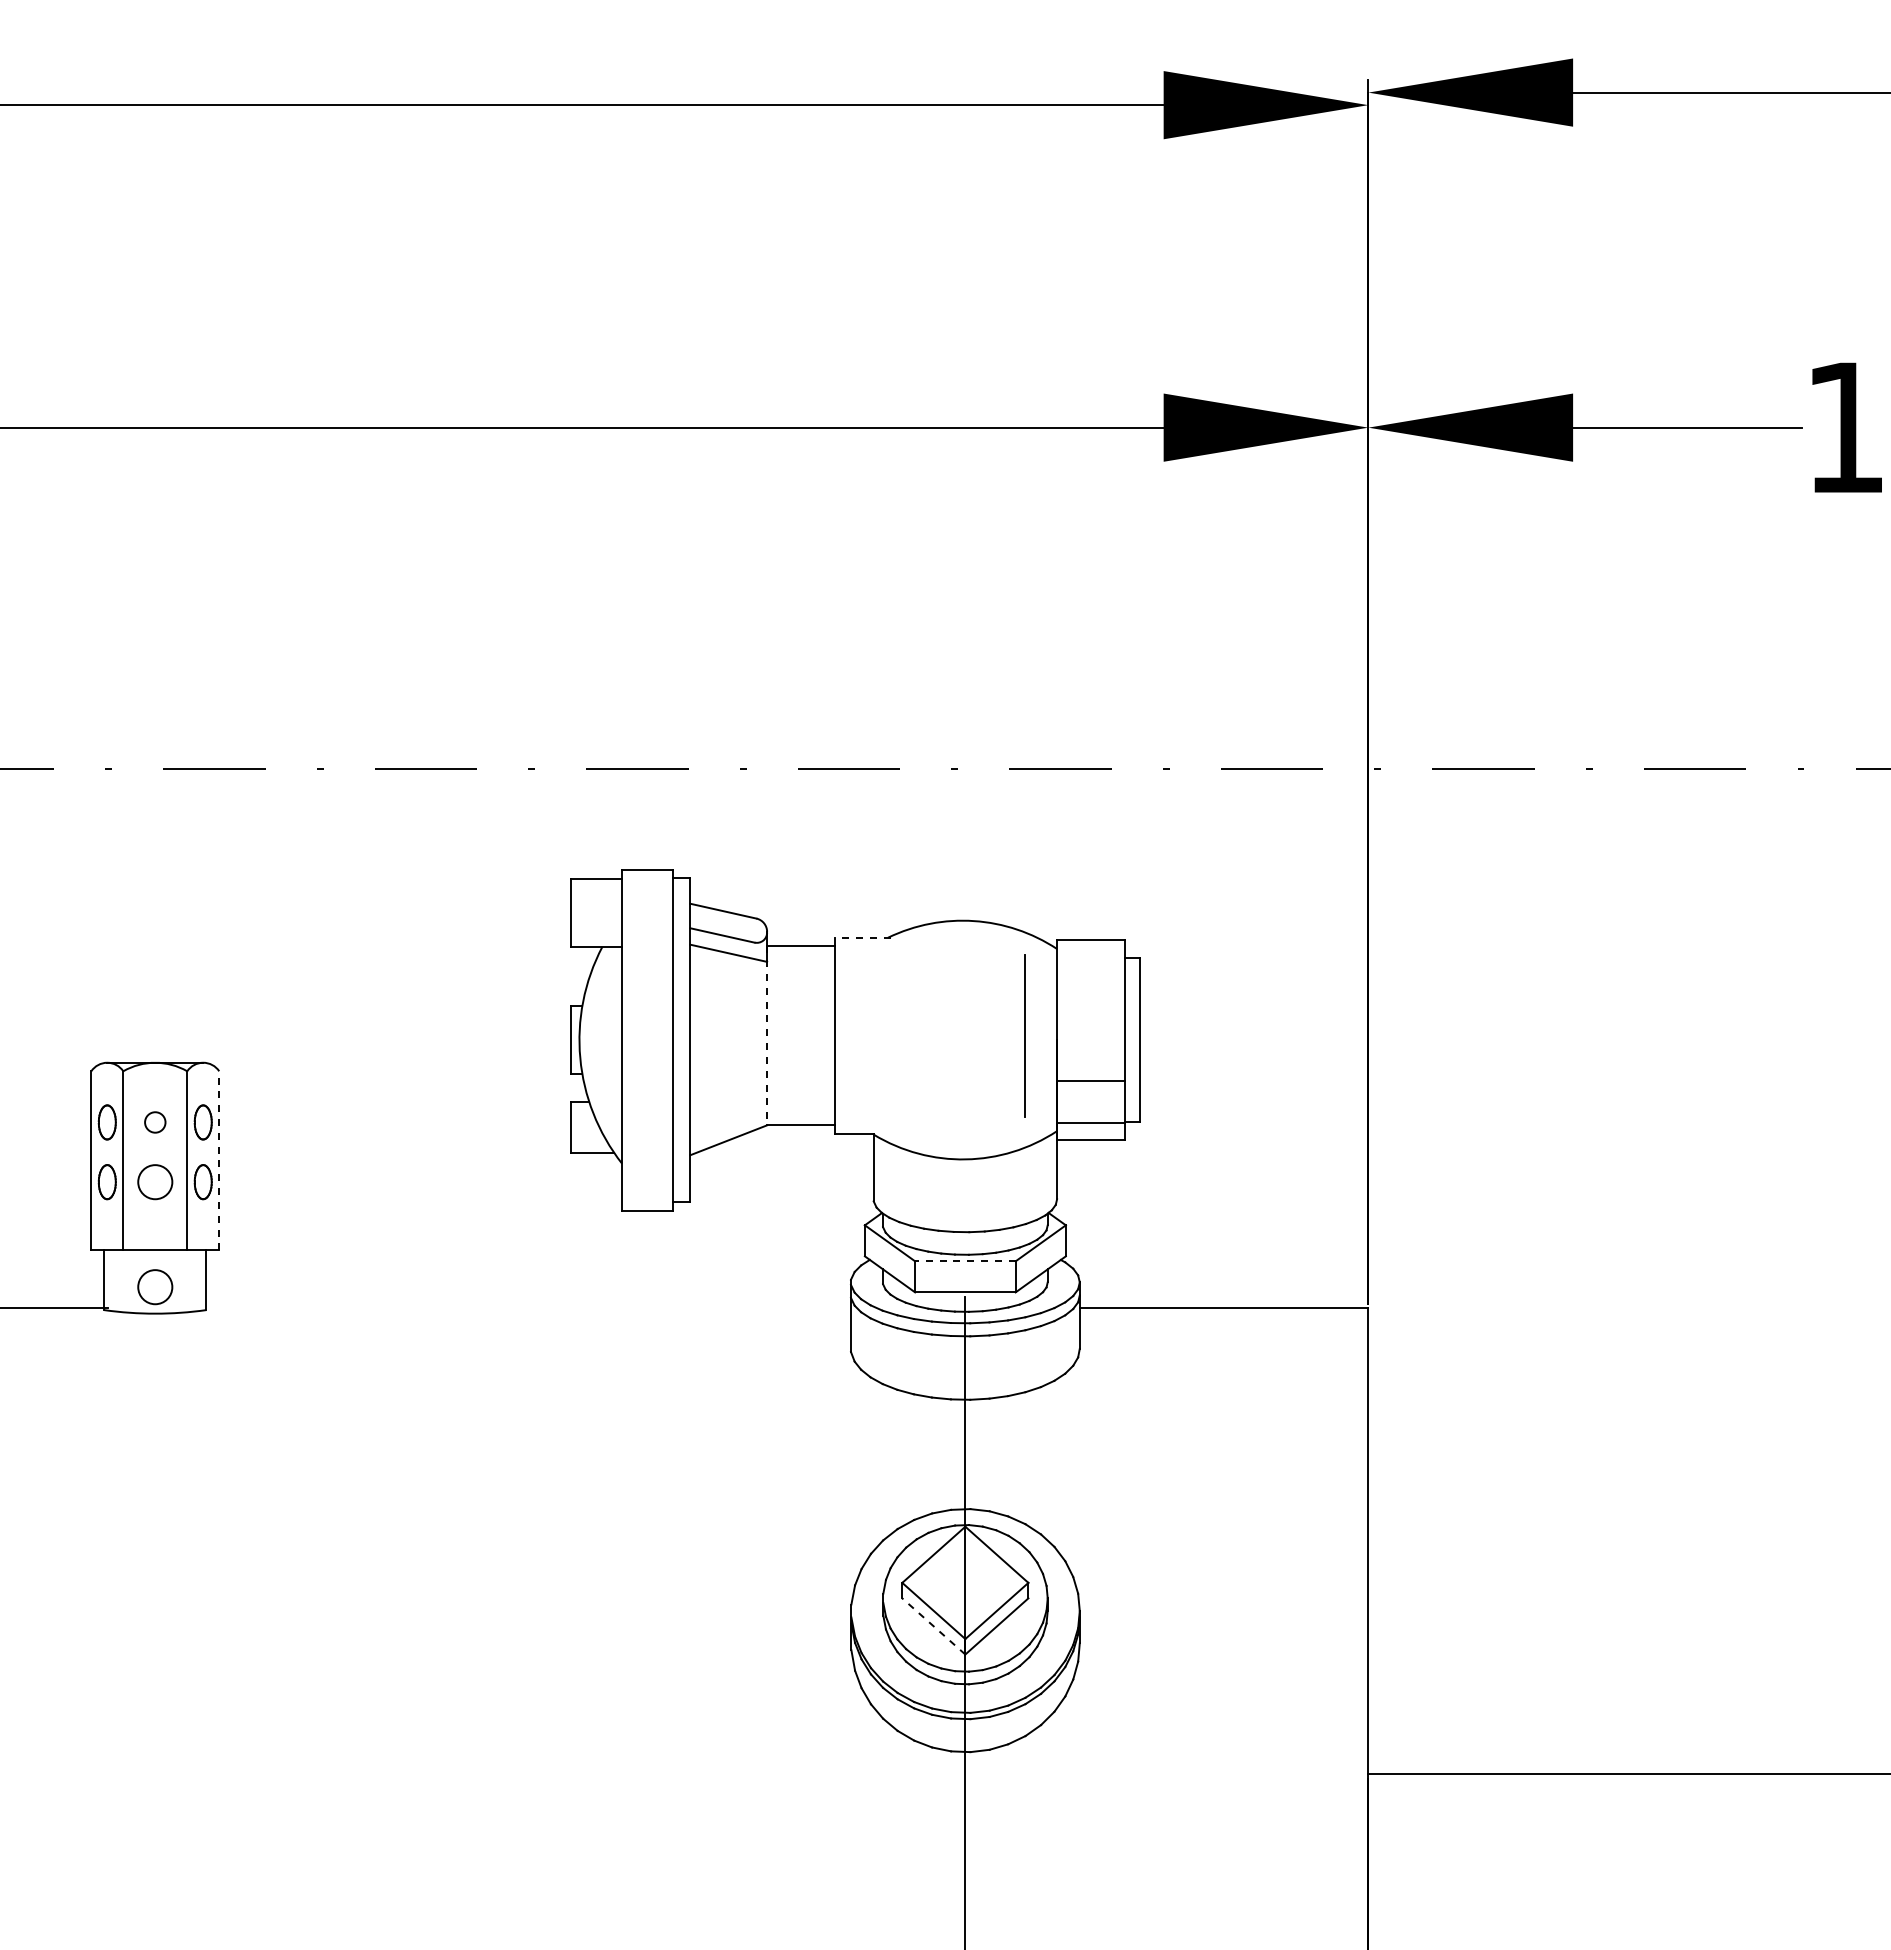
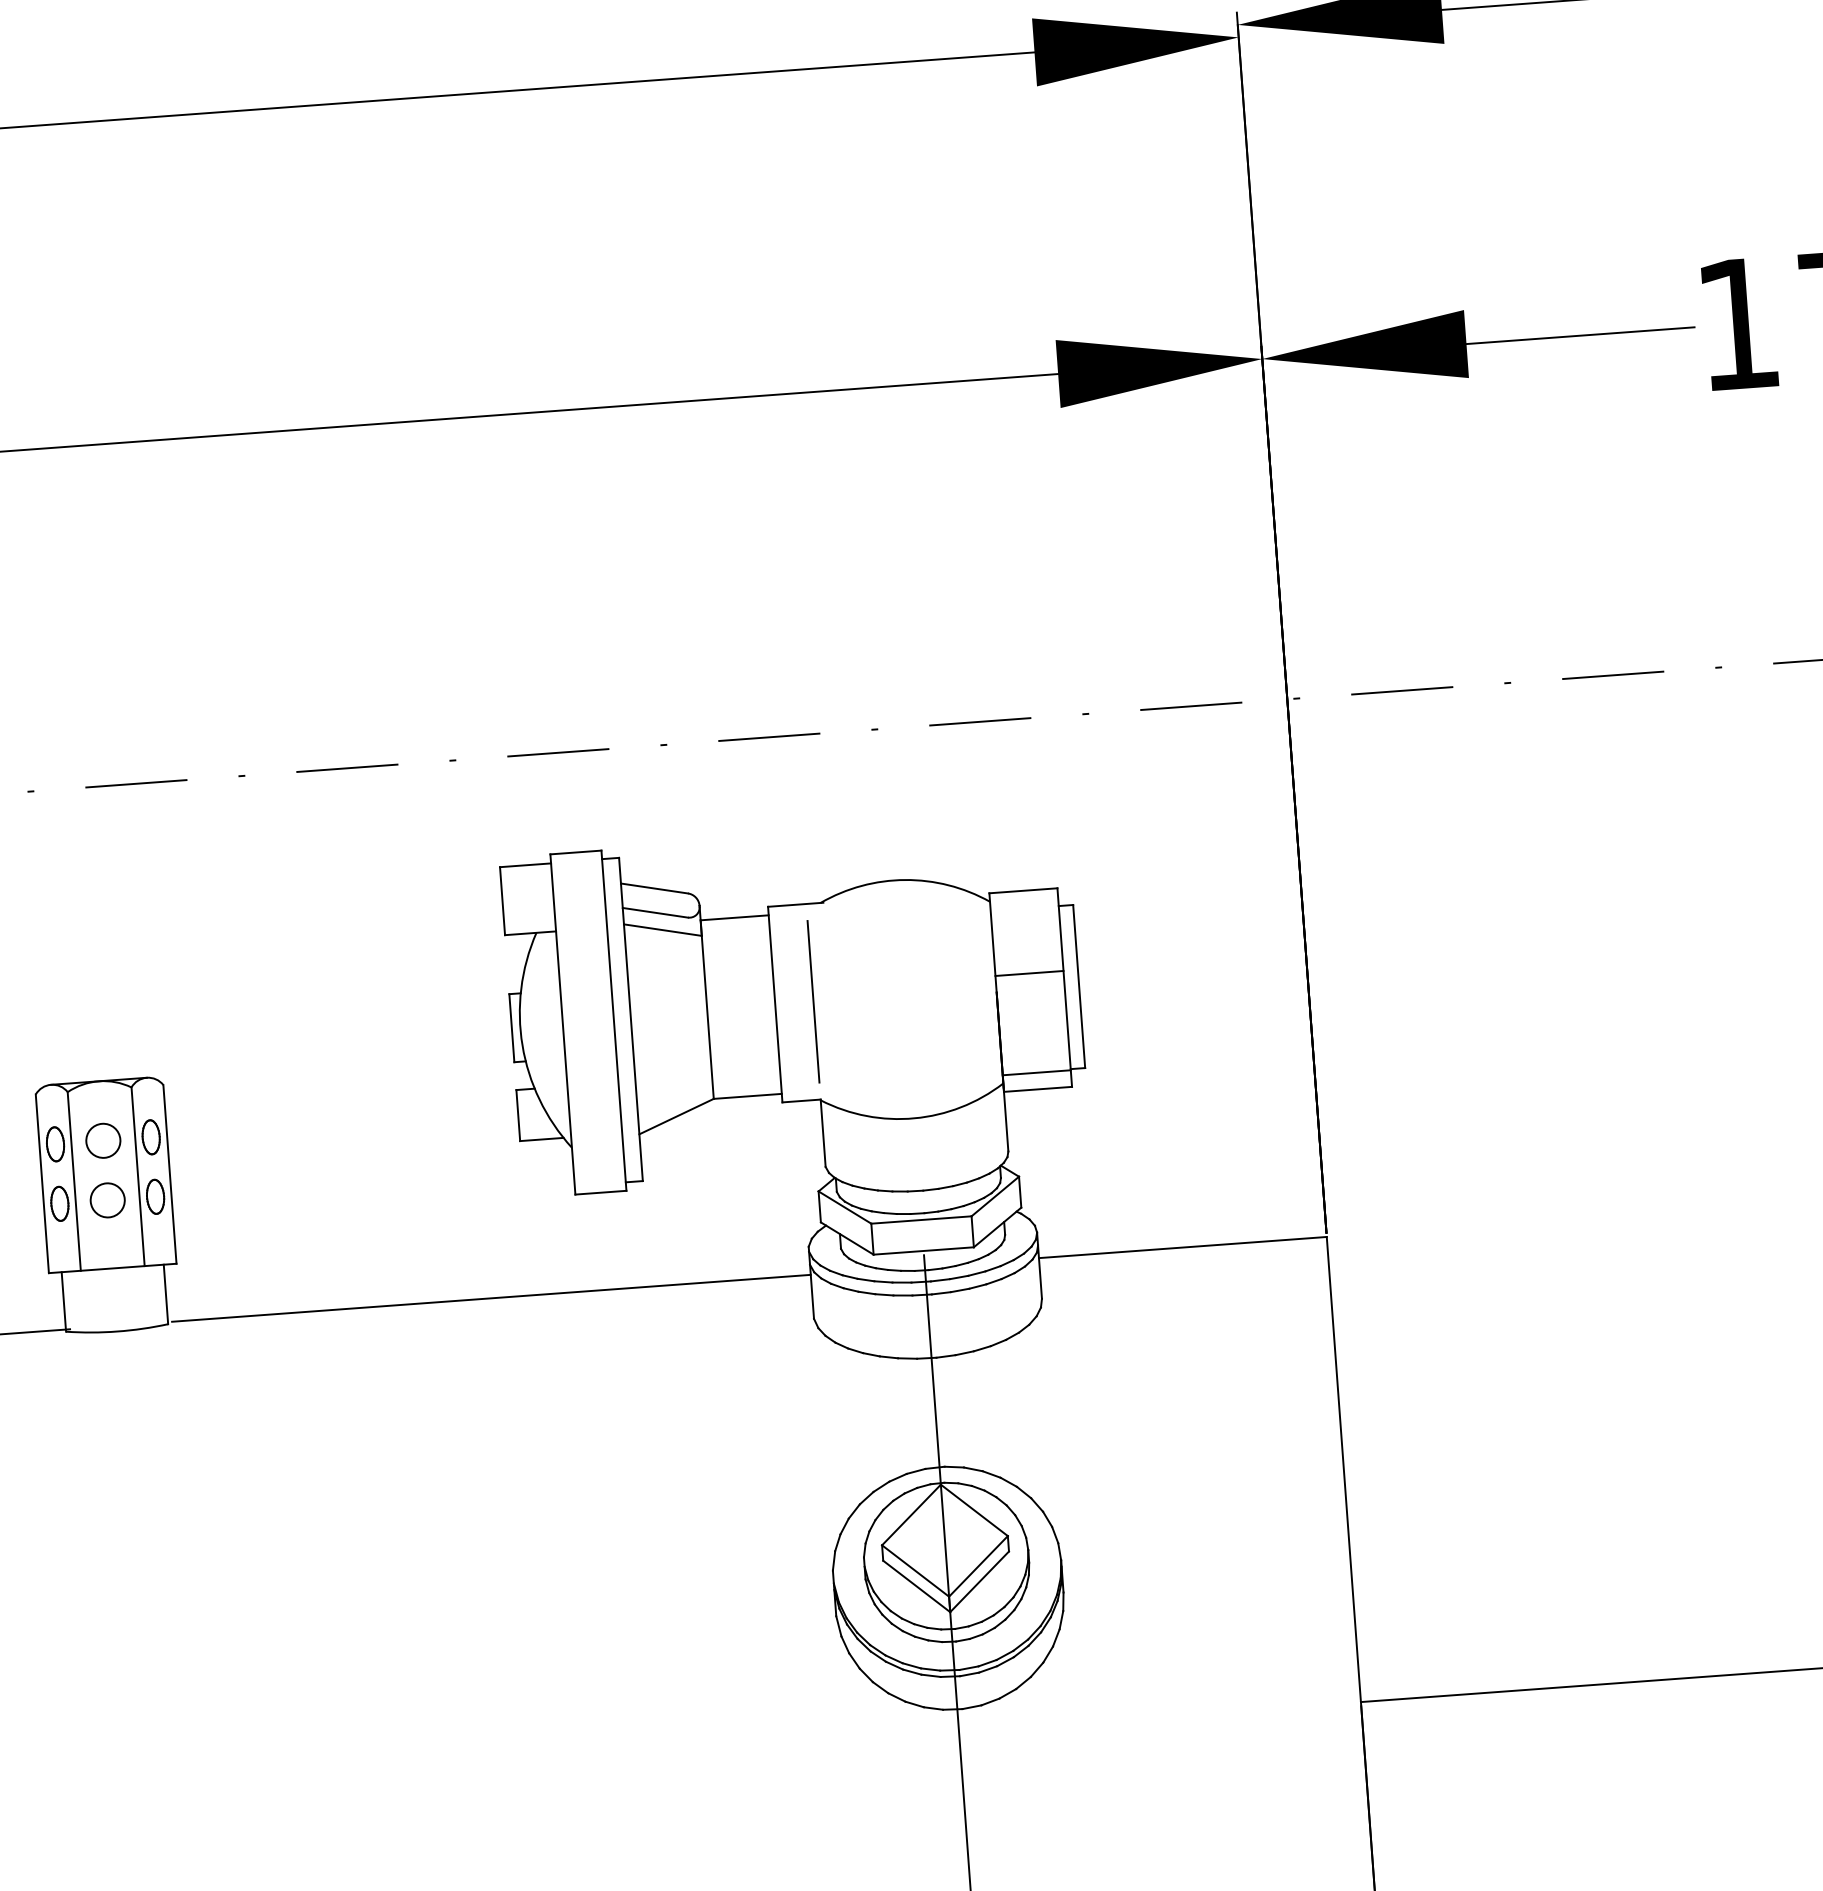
line: (863, 937) -> (796, 904), dashed -> solid
line: (767, 1035) -> (707, 1009), dashed -> solid
line: (1024, 1035) -> (813, 1001), moved
line: (1091, 1081) -> (1029, 973), moved
circle: (155, 1122) -> (103, 1140), size x1.67
line: (219, 1160) -> (170, 1174), dashed -> solid
line: (964, 1261) -> (920, 1220), dashed -> solid
circle: (155, 1287) -> (115, 1305), removed
line: (530, 1307) -> (491, 1297), added
line: (933, 1626) -> (916, 1586), dashed -> solid

